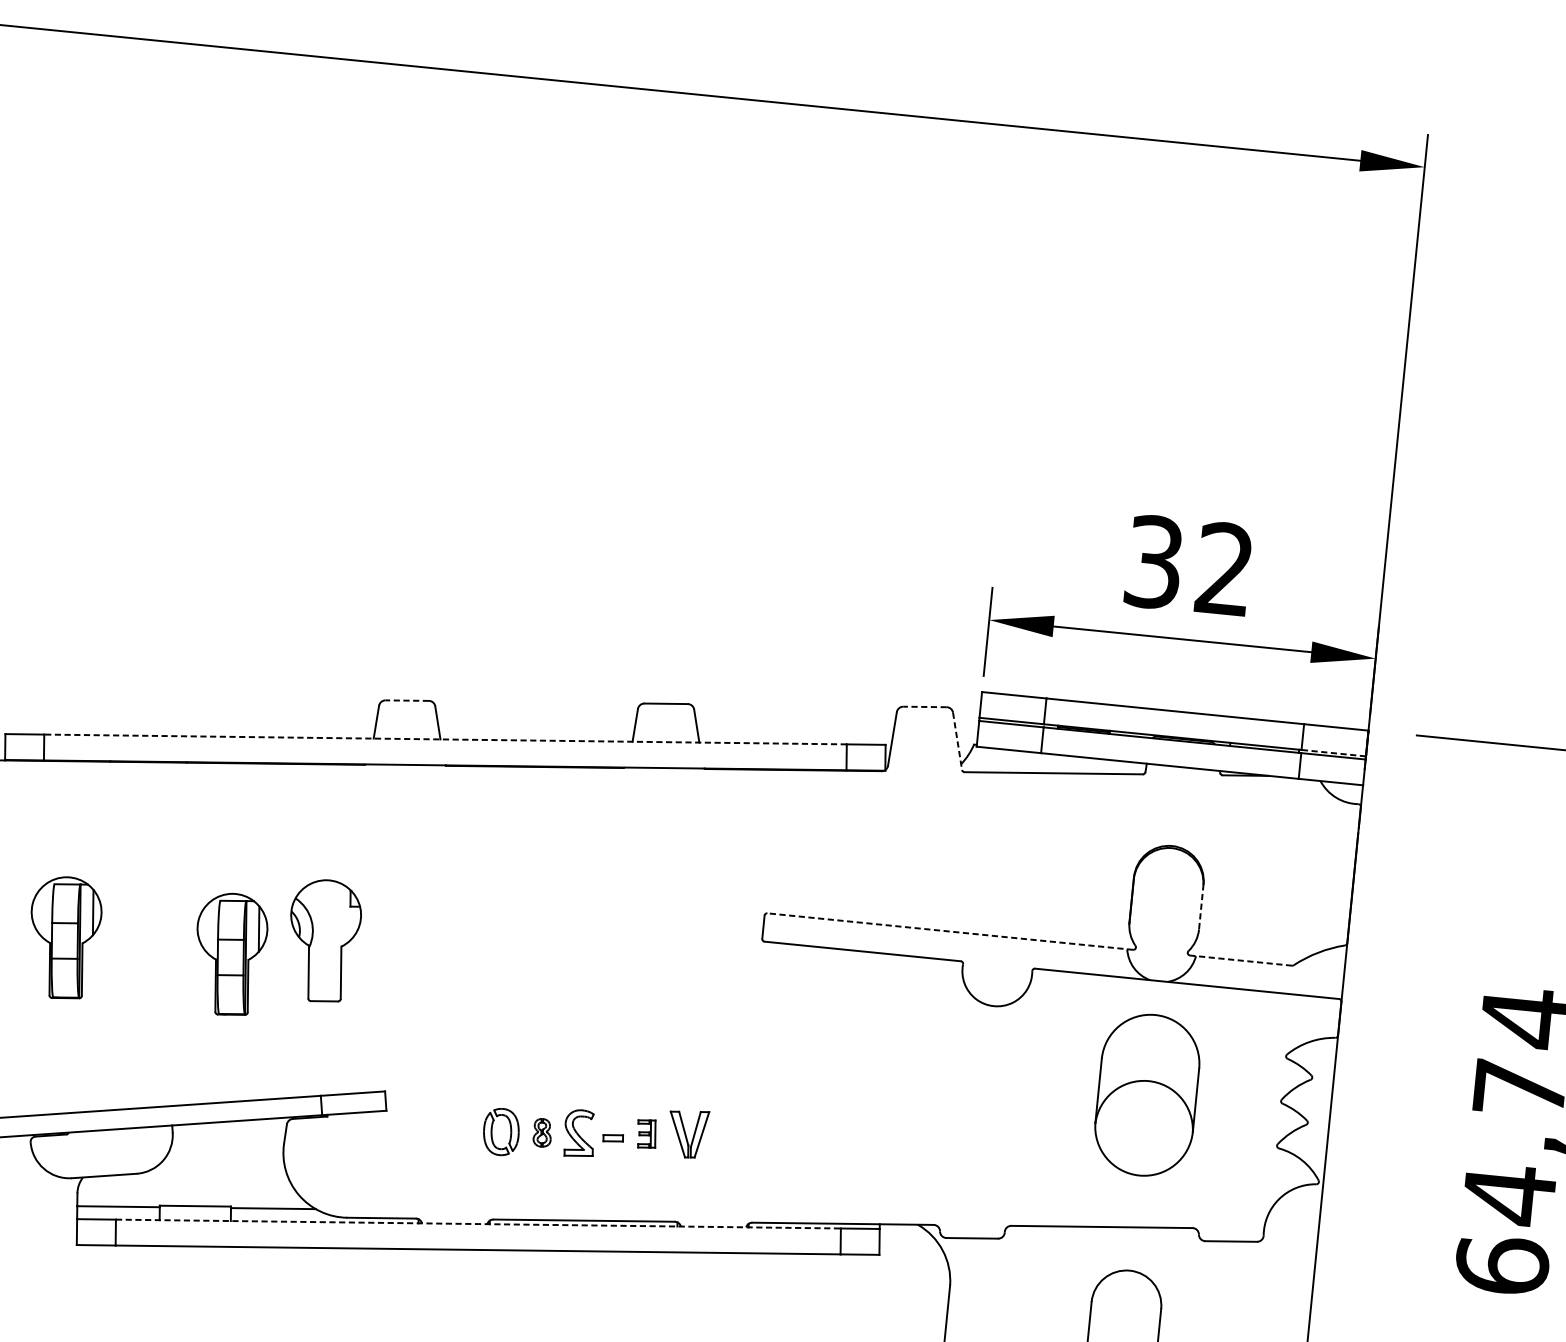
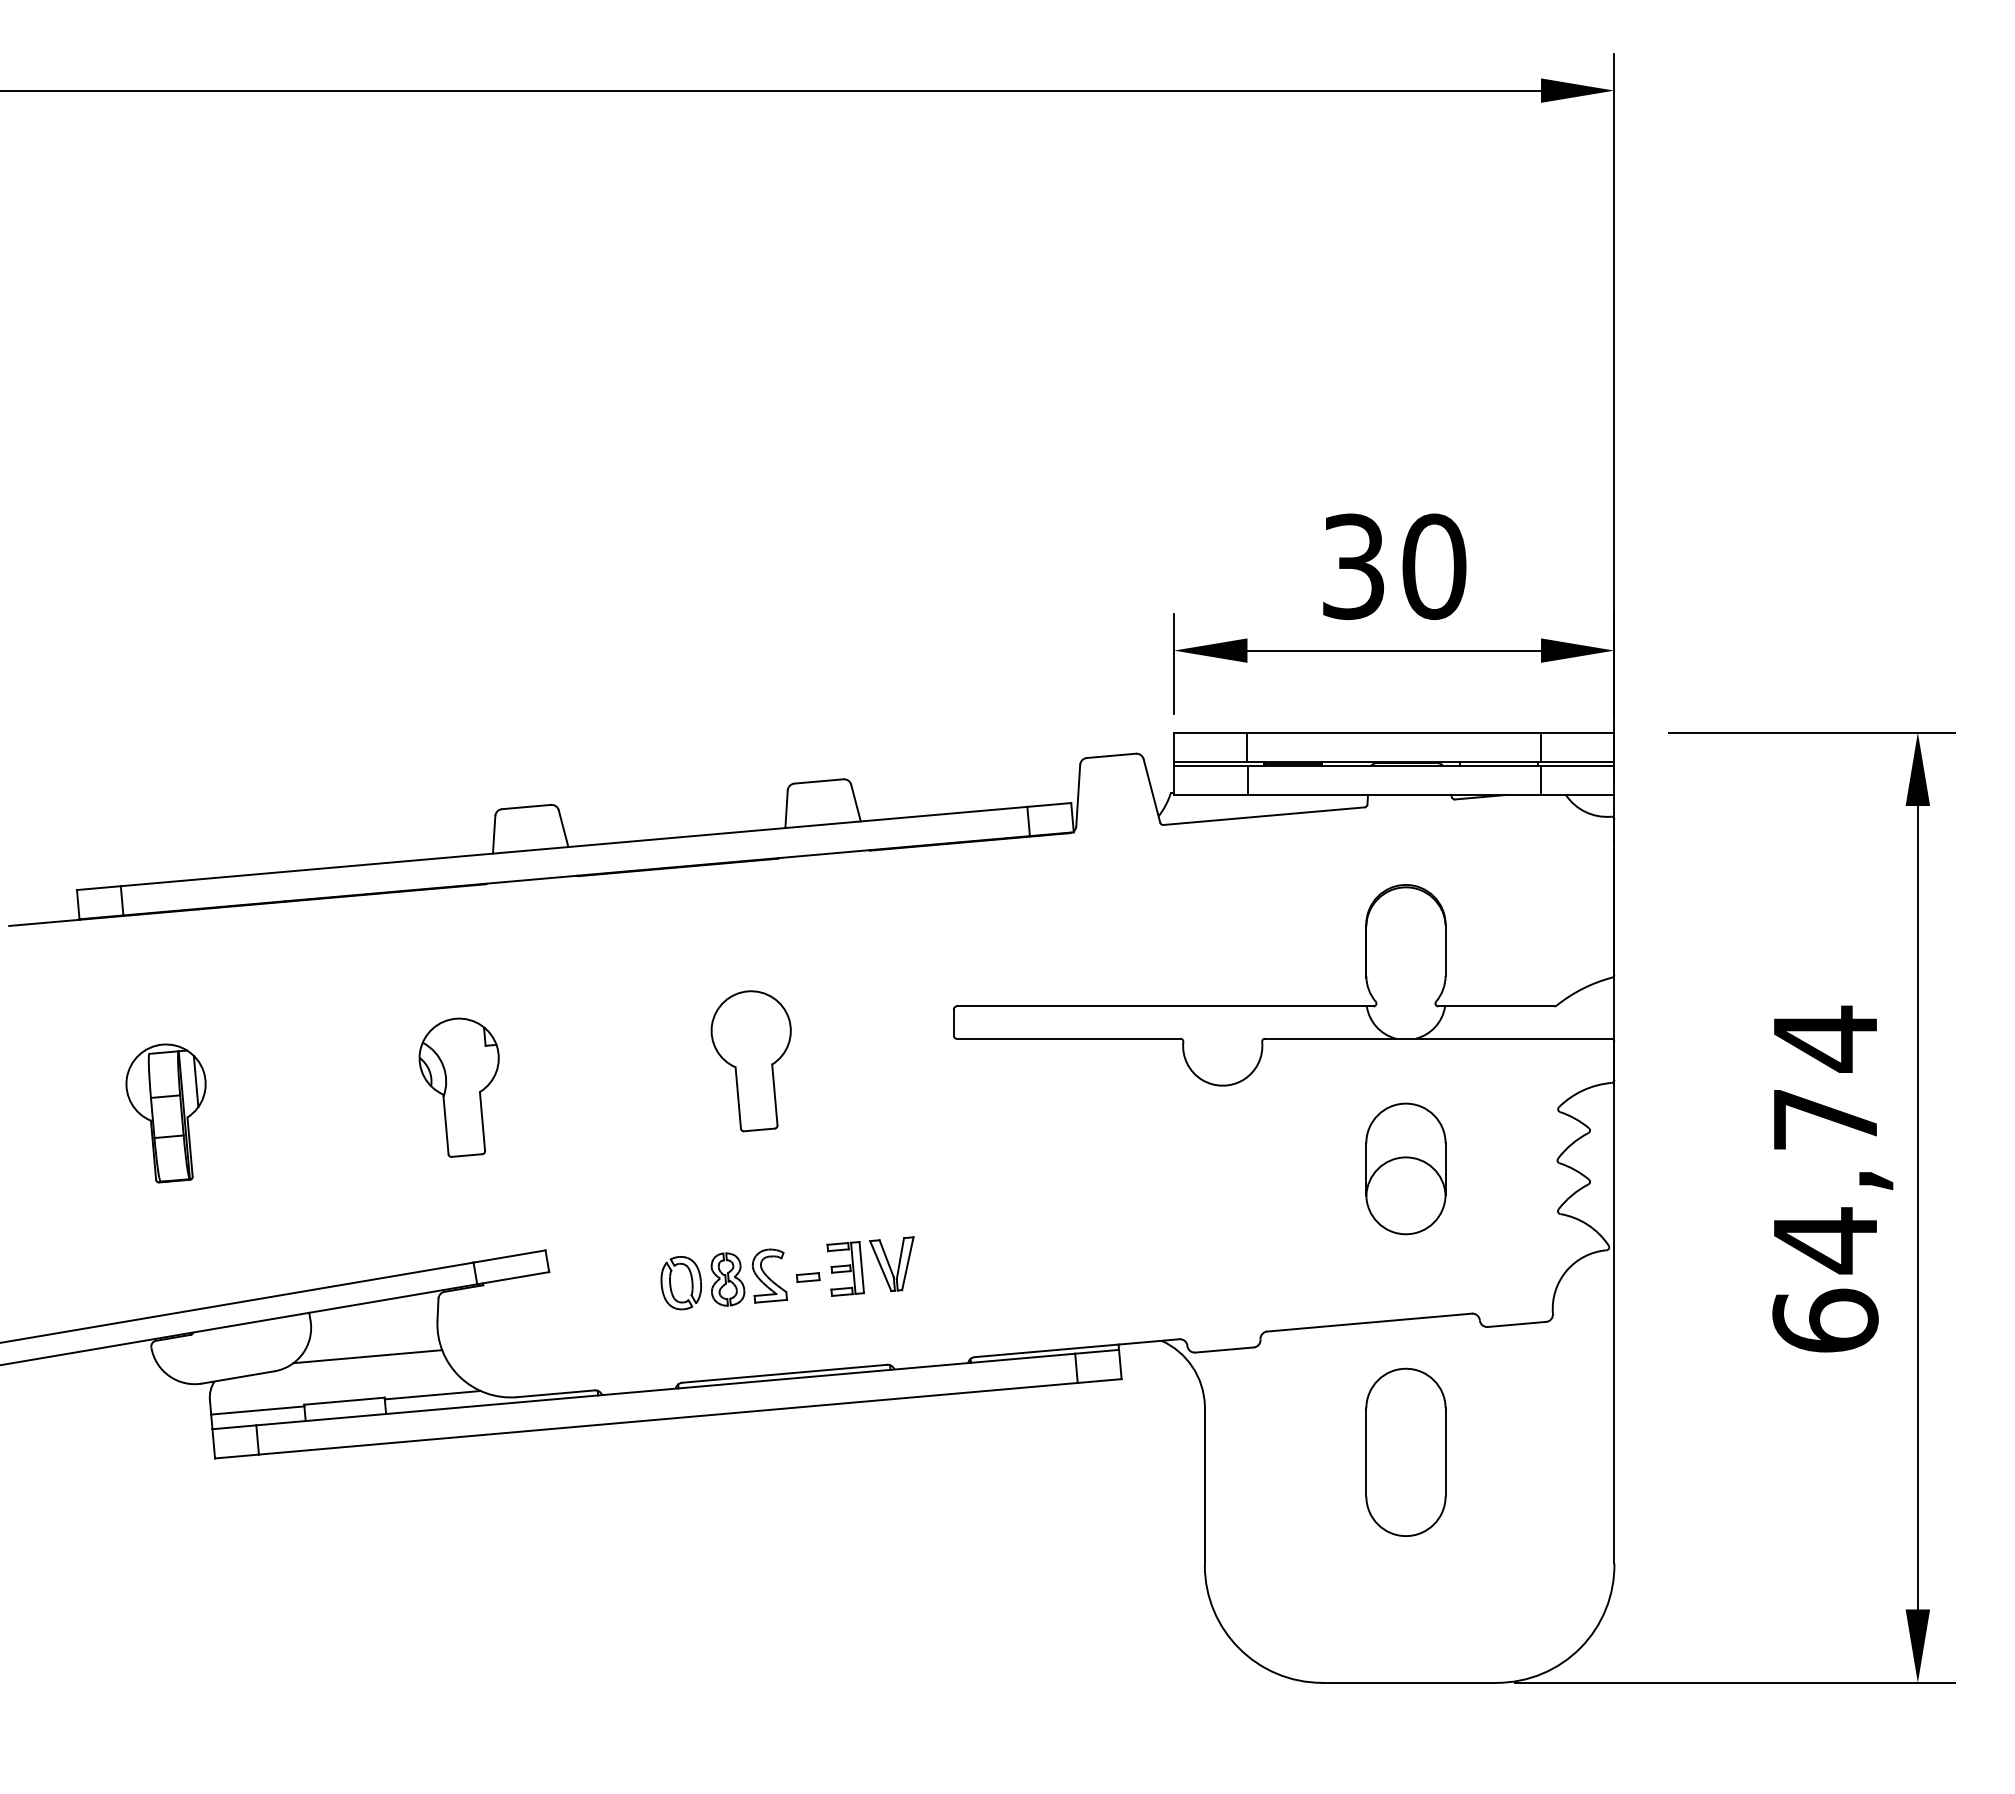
text: (1225, 569) -> (1434, 566), 32 -> 30
line: (407, 701) -> (526, 807), dashed -> solid
line: (925, 706) -> (1111, 755), dashed -> solid
line: (445, 739) -> (574, 846), dashed -> solid
line: (957, 741) -> (1151, 791), dashed -> solid
line: (1333, 752) -> (1577, 761), dashed -> solid
line: (1201, 907) -> (1445, 950), dashed -> solid
line: (949, 931) -> (1164, 1006), dashed -> solid
part: (581, 943) -> (750, 1061), added
part: (229, 954) -> (354, 1113), removed
line: (1241, 960) -> (1496, 1006), dashed -> solid
part: (1147, 1094) -> (1405, 1168), size x0.71
part: (542, 1132) -> (727, 1279), size x1.67
part: (646, 1133) -> (845, 1268), size x1.67
line: (219, 1168) -> (367, 1356), added
line: (478, 1224) -> (665, 1389), dashed -> solid

